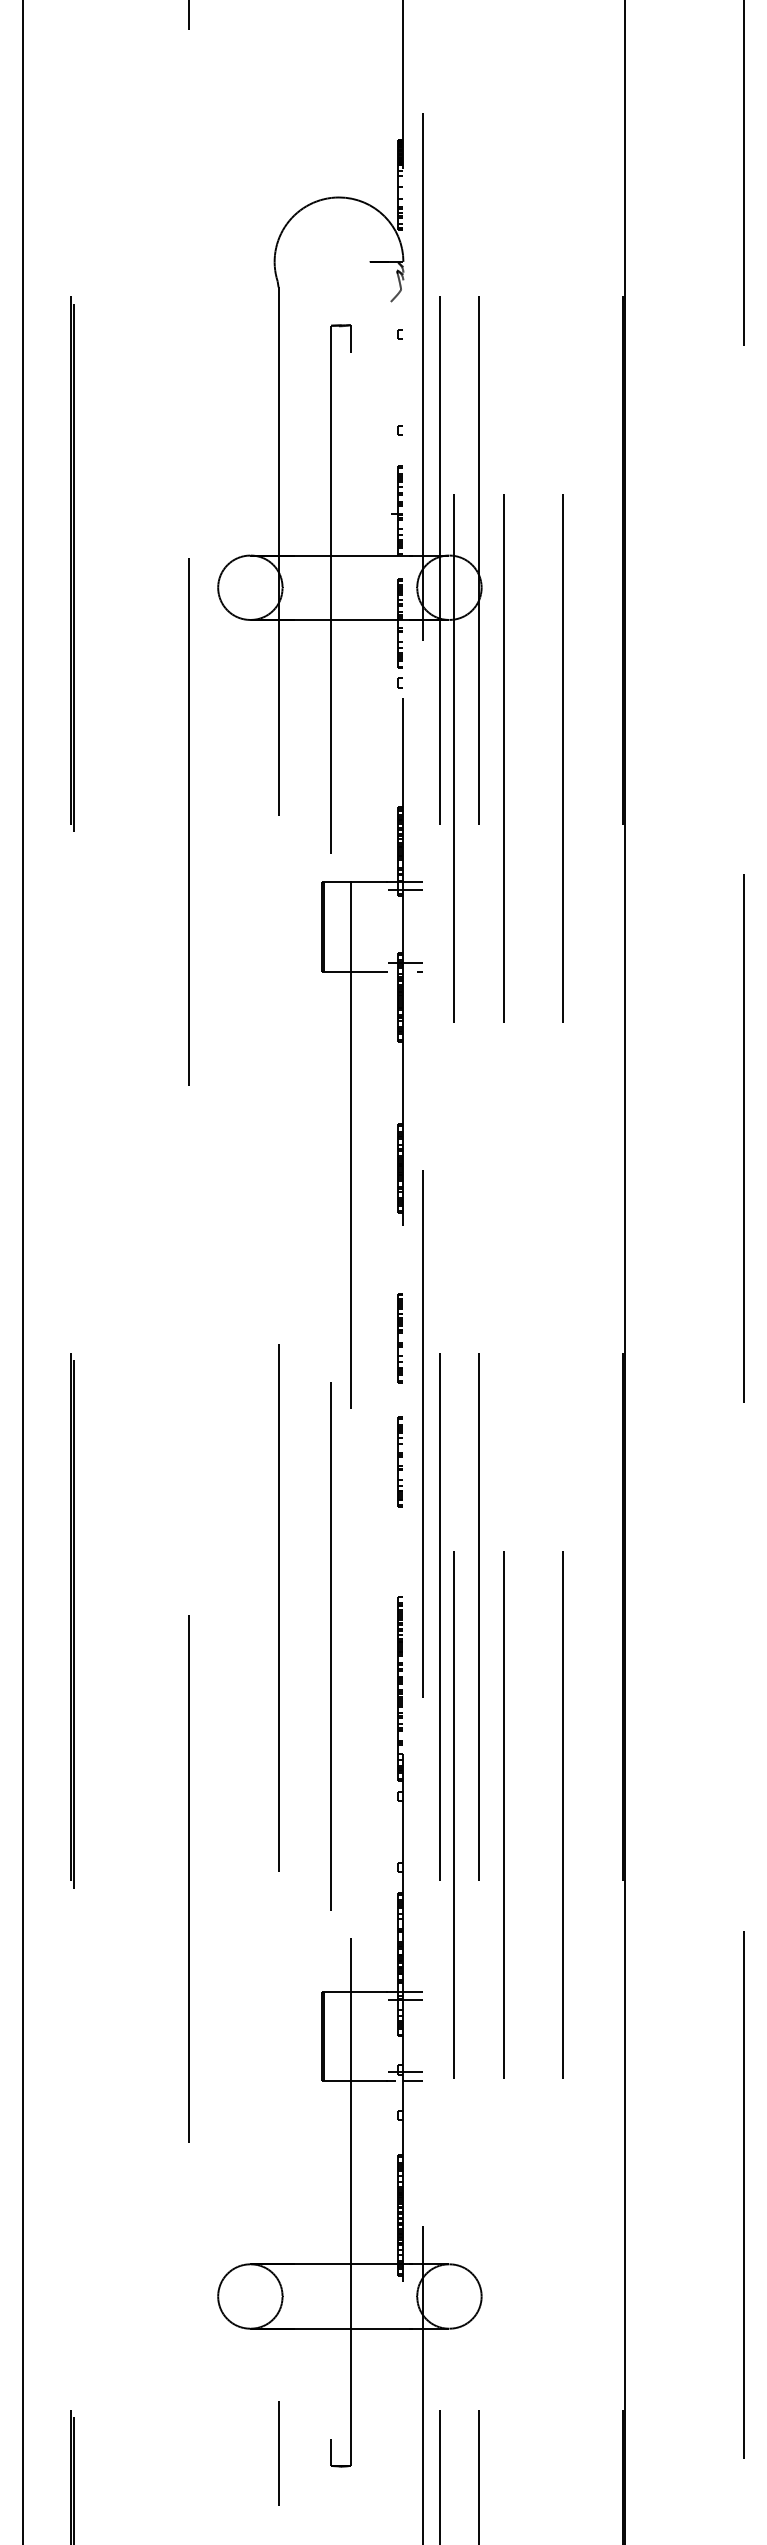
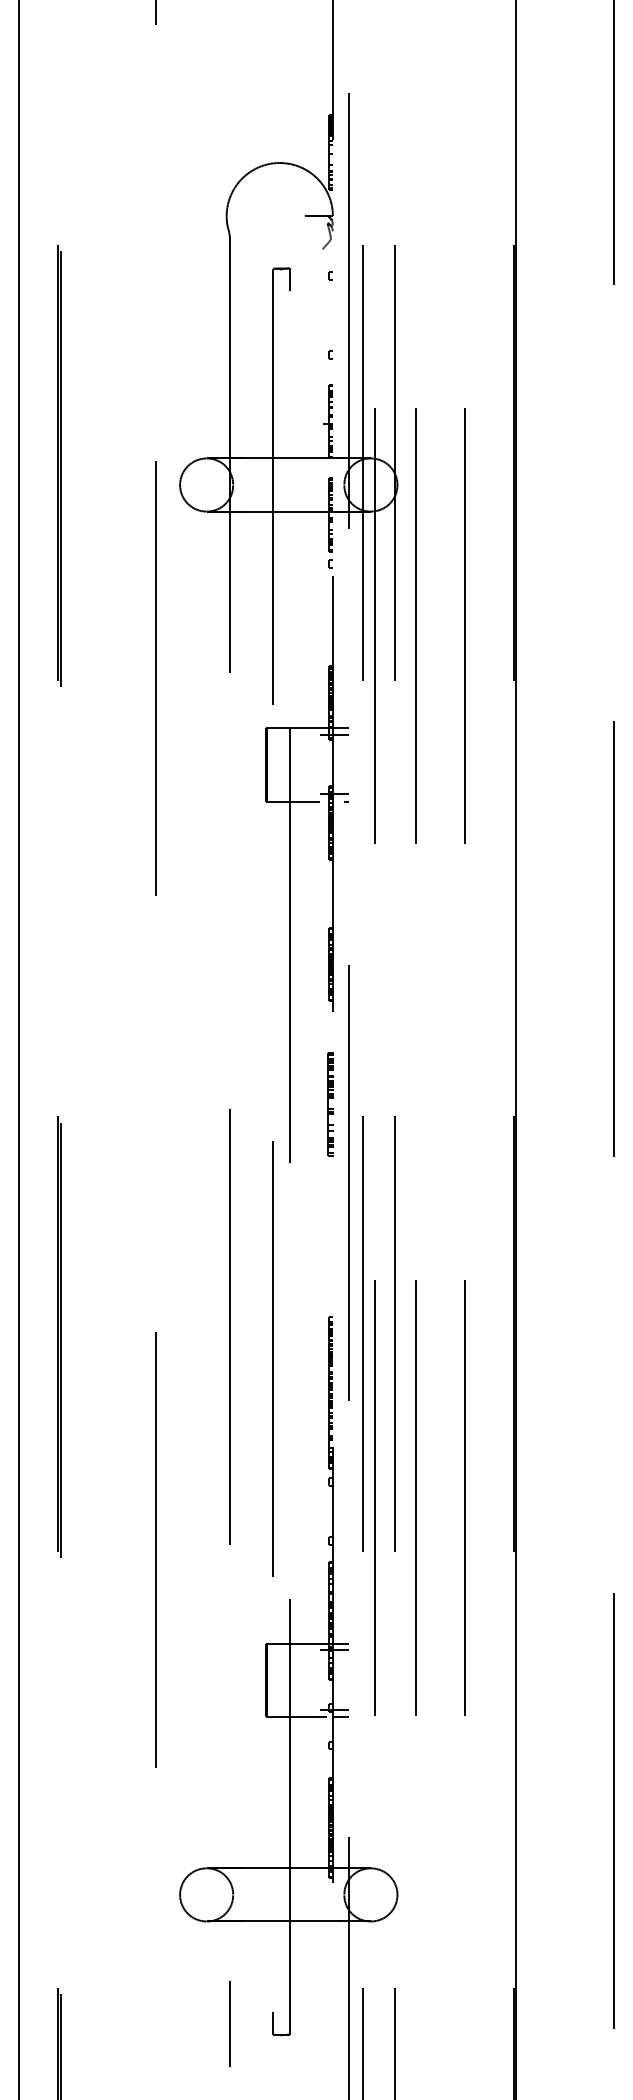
part: (399, 1338) -> (329, 1104), size x1.4
part: (399, 1461) -> (329, 1205), removed

